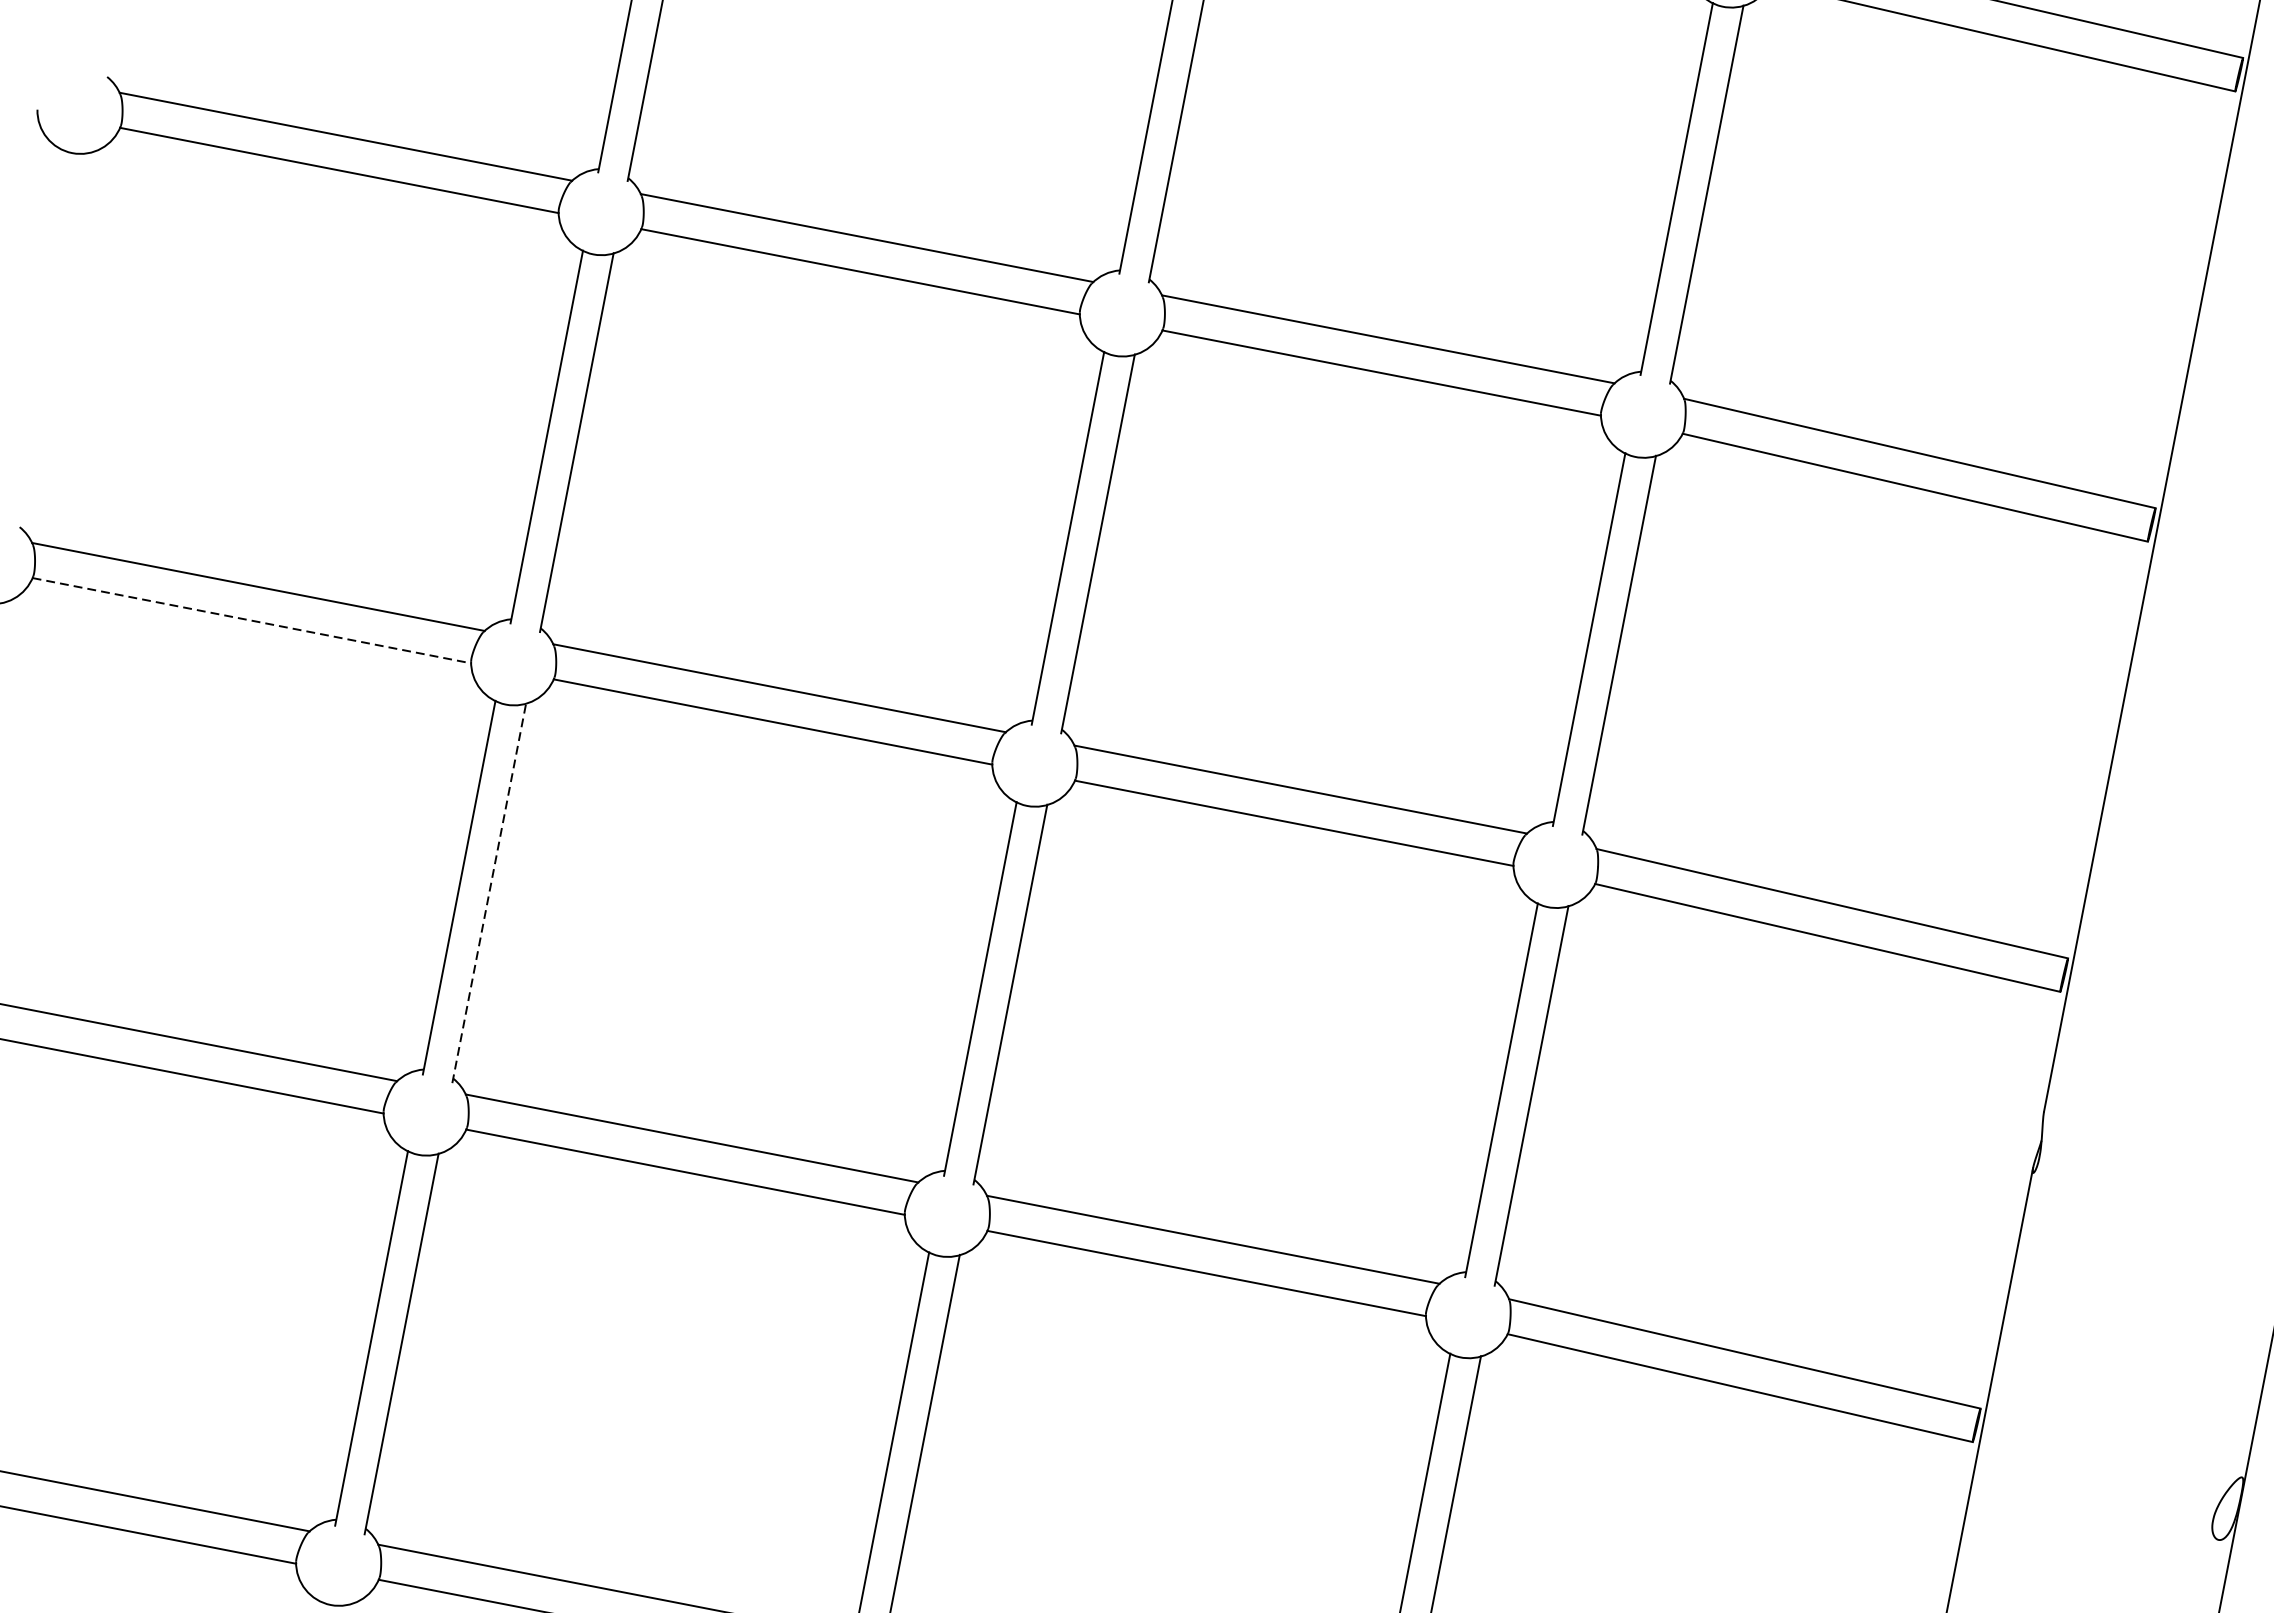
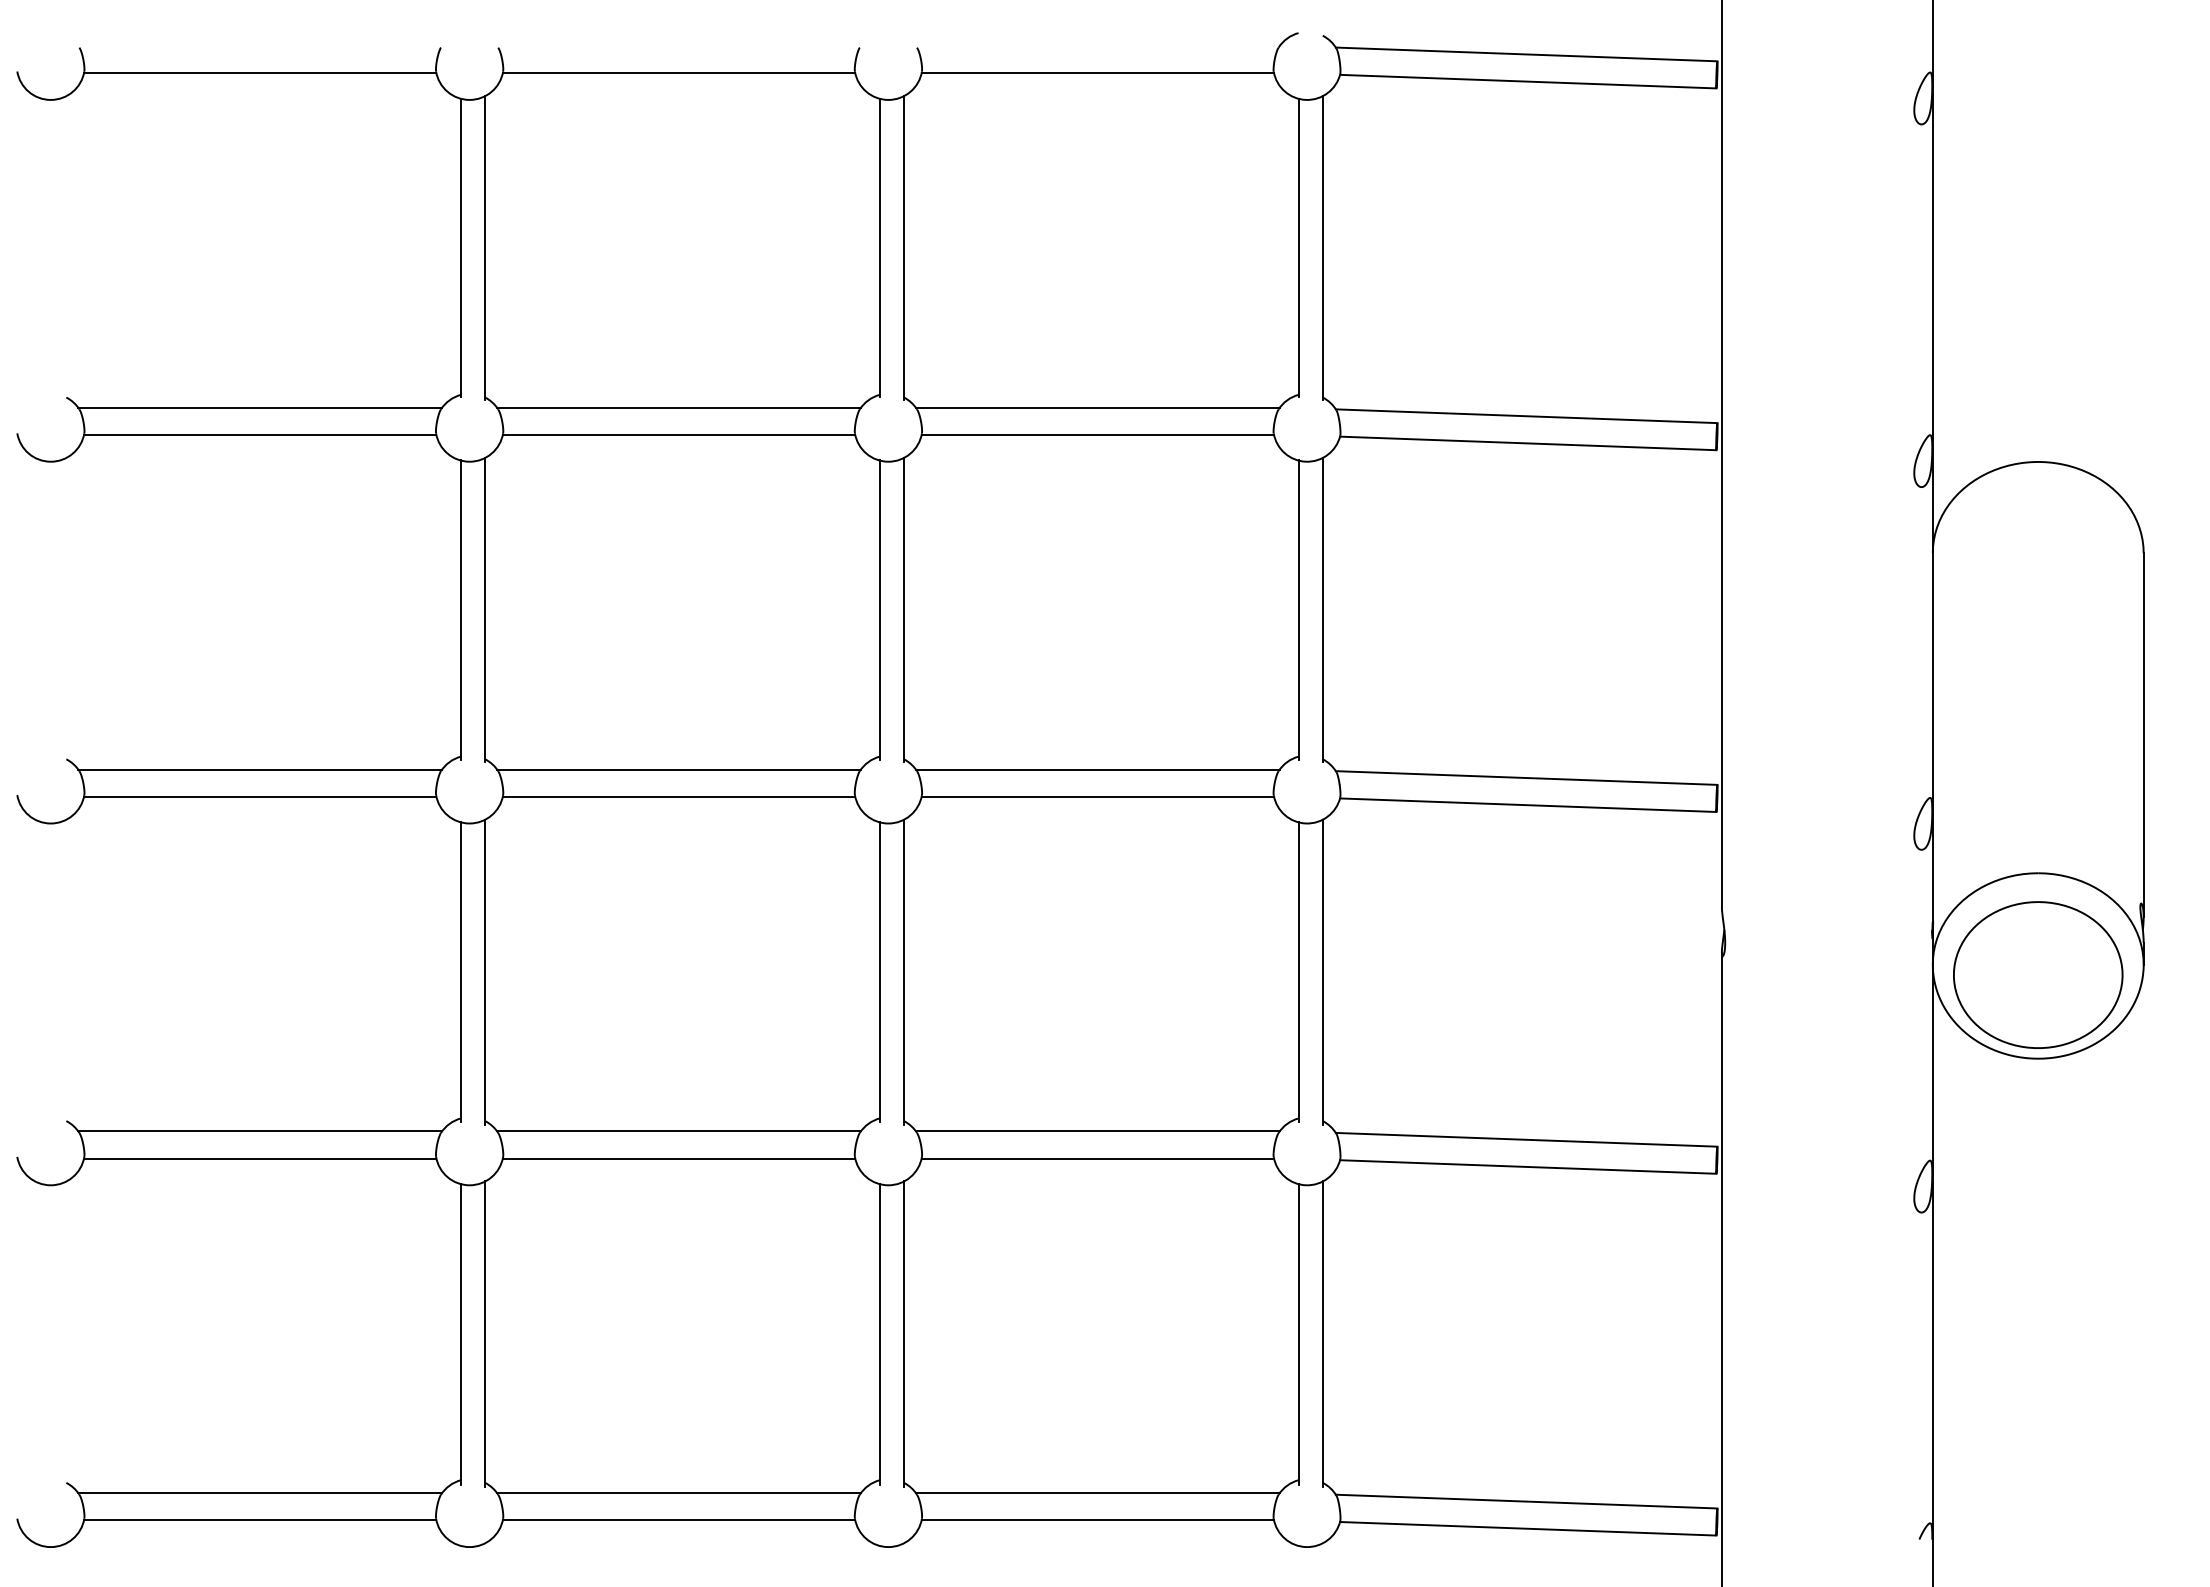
line: (252, 620) -> (260, 796), dashed -> solid
line: (489, 893) -> (485, 972), dashed -> solid

